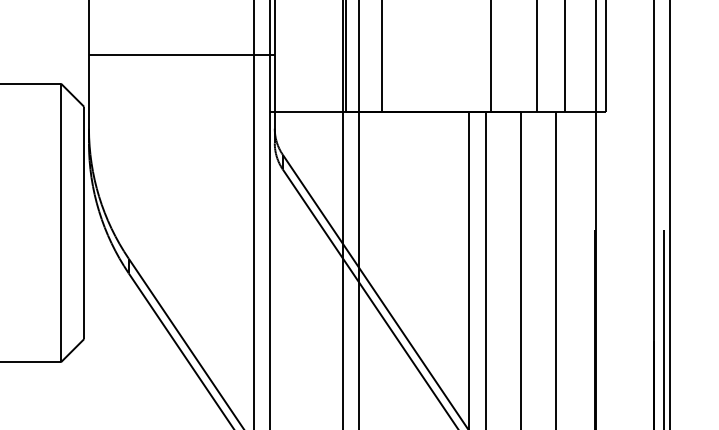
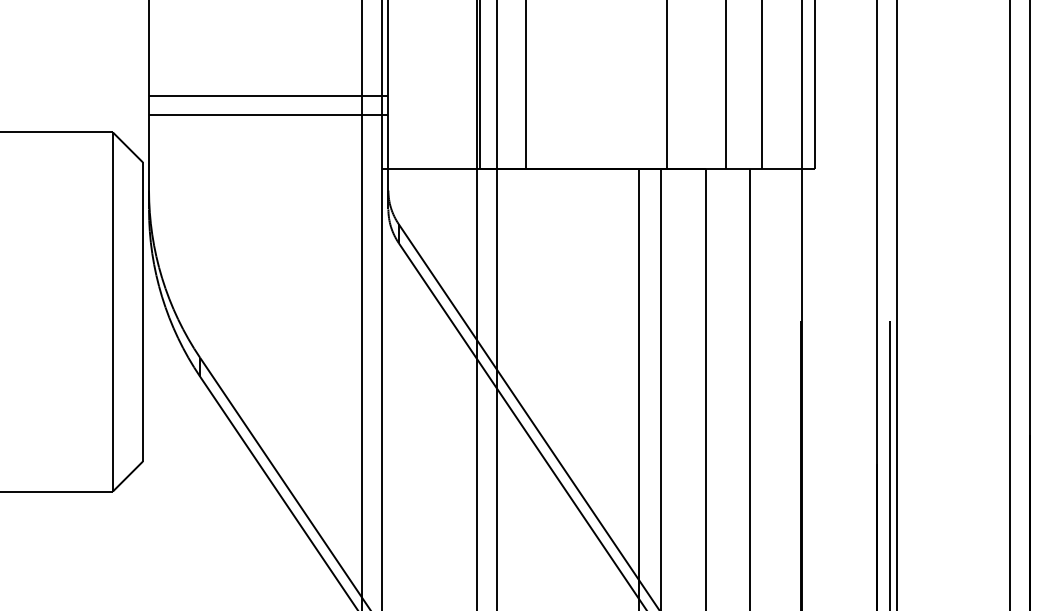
line: (181, 69) -> (268, 114), added

